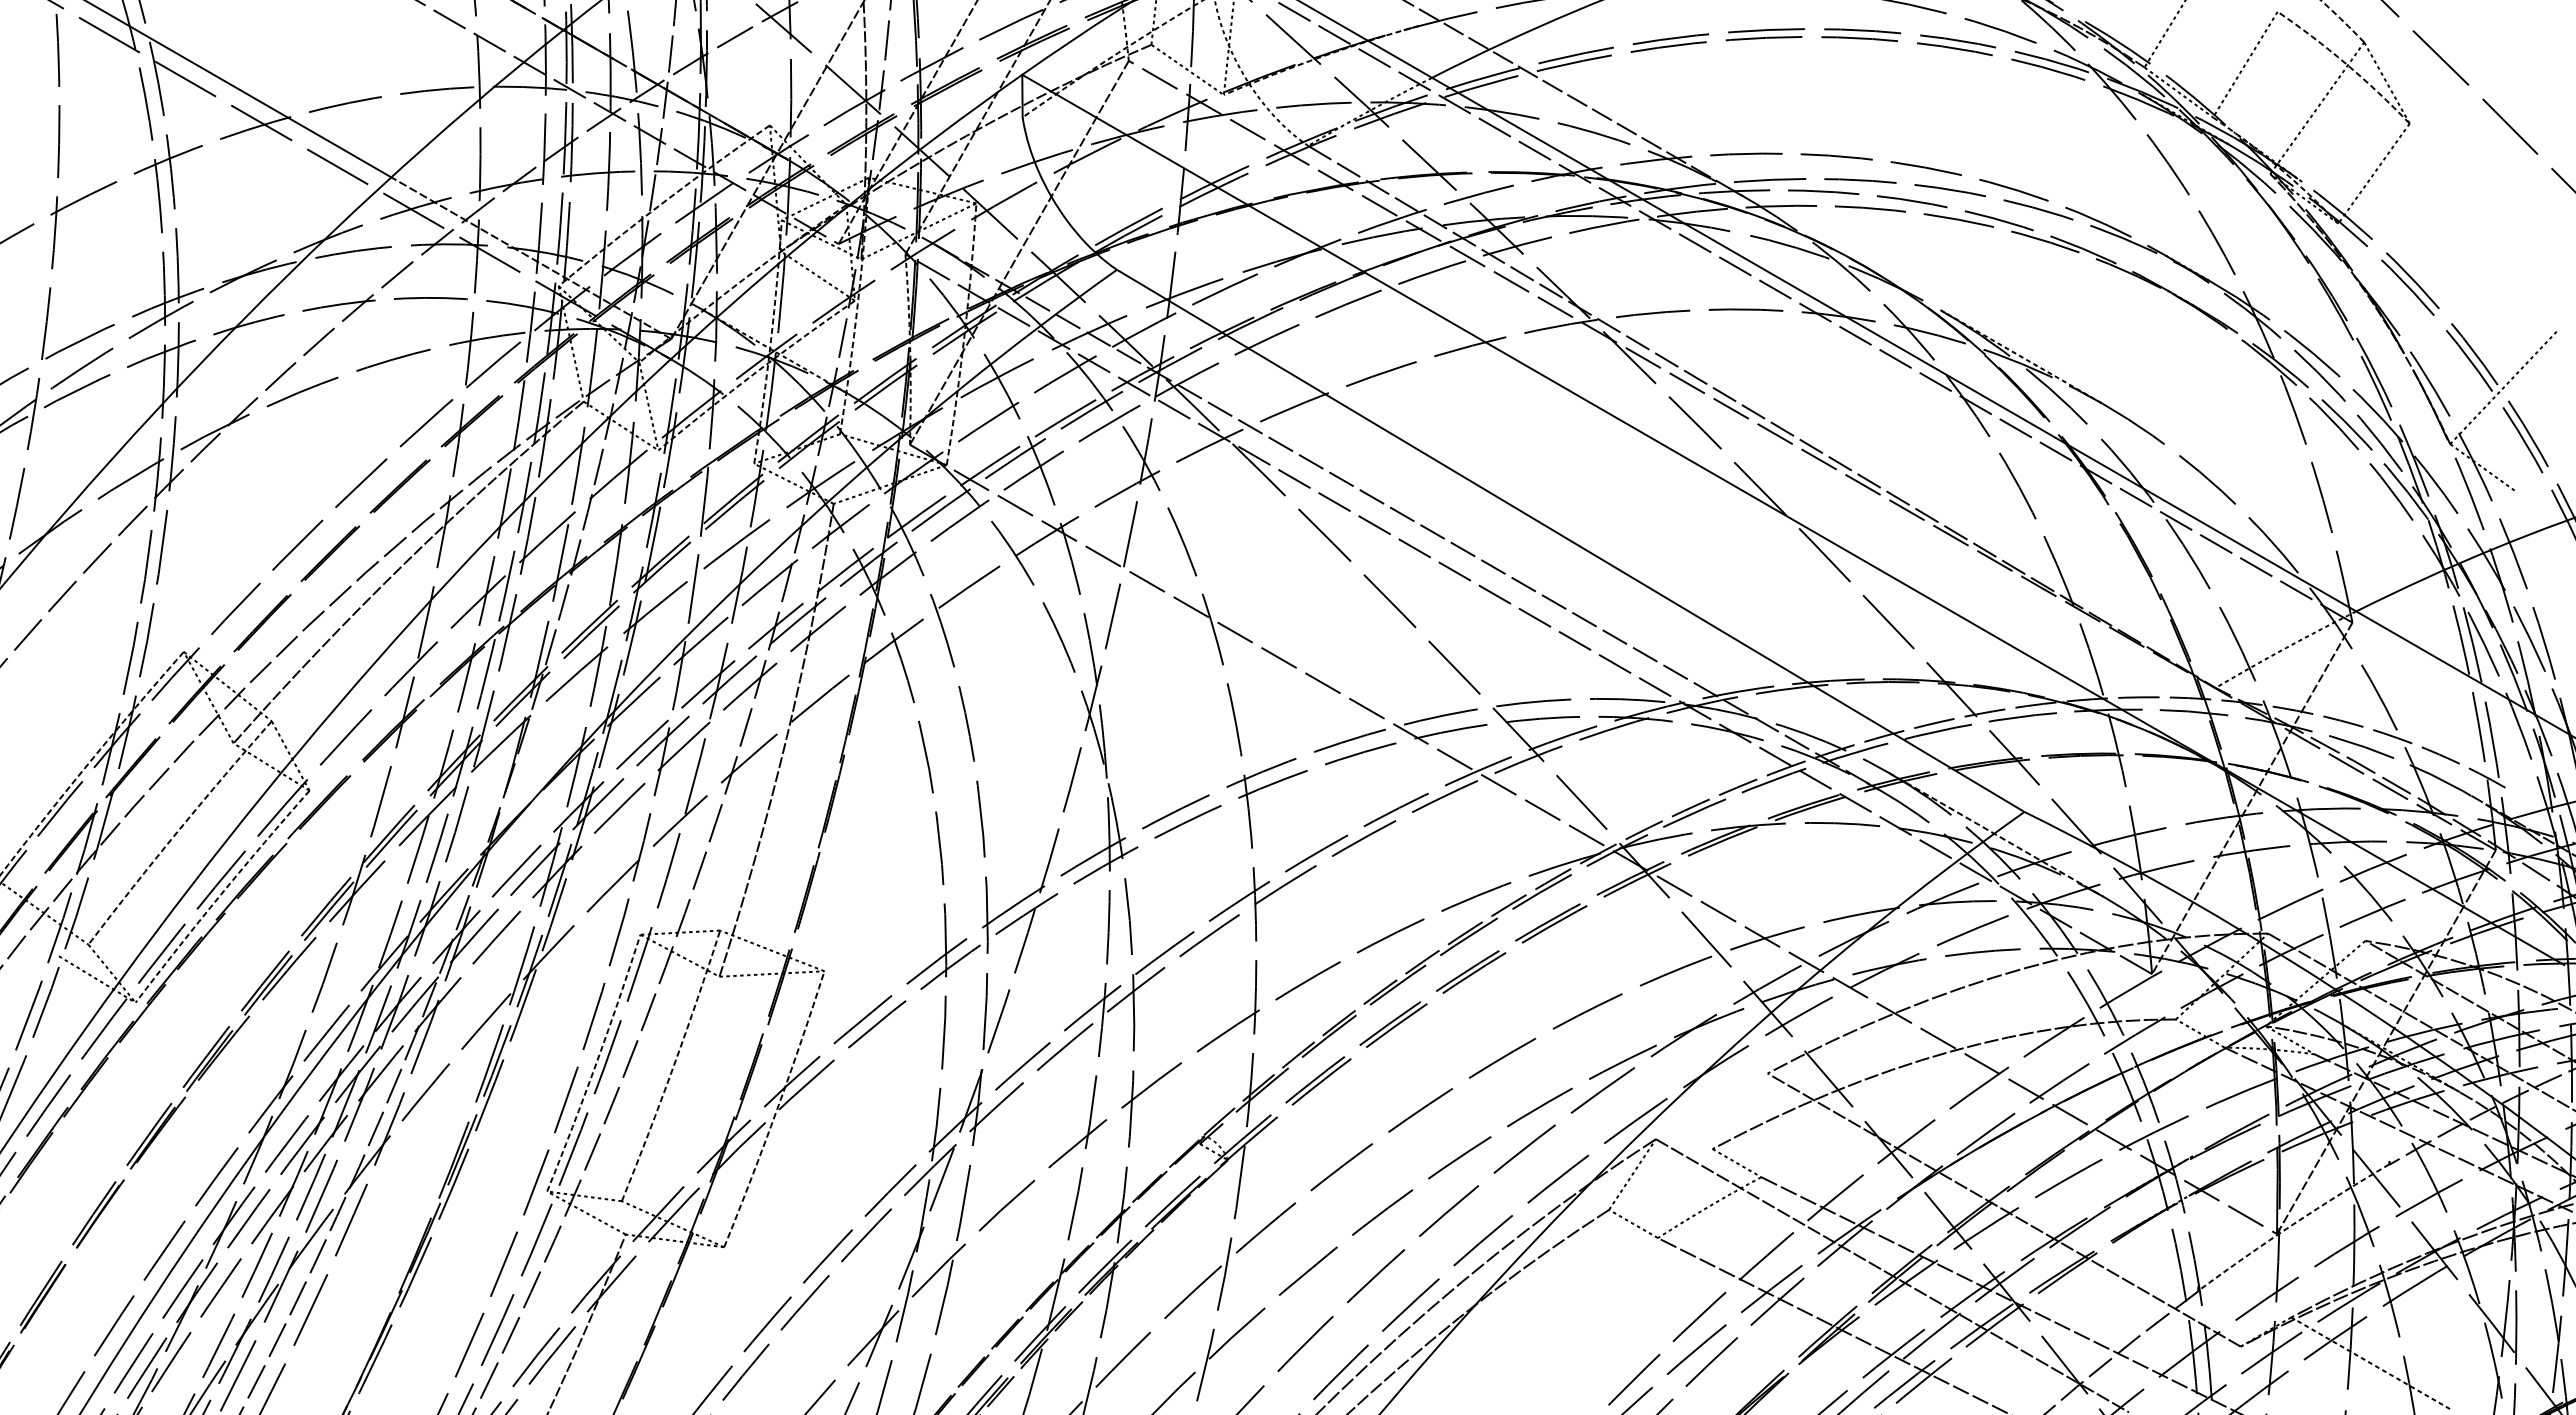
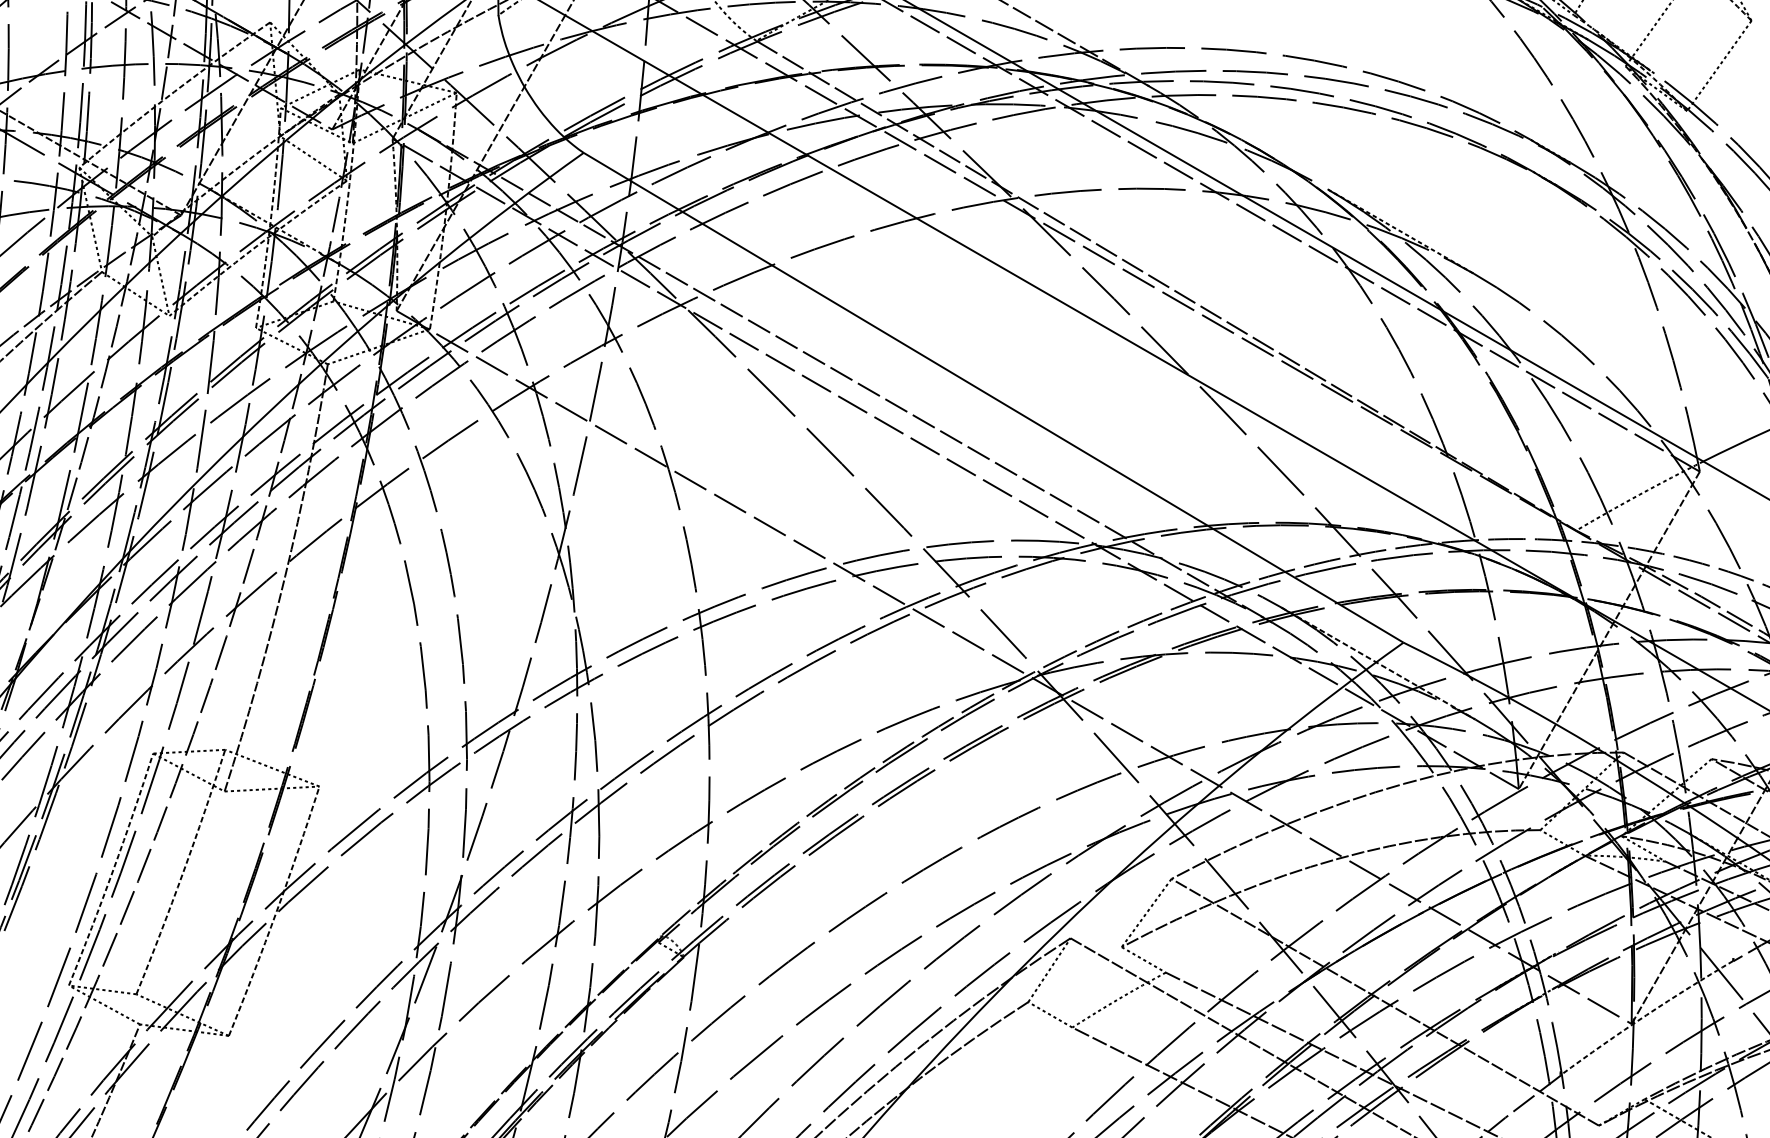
line: (1739, 1111) -> (1146, 913), added

